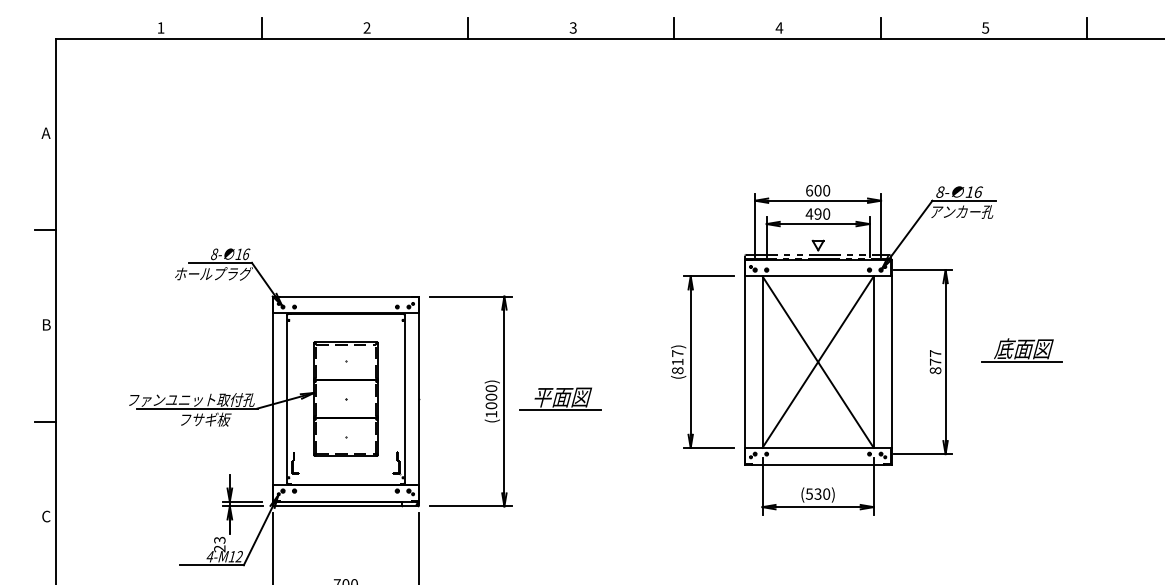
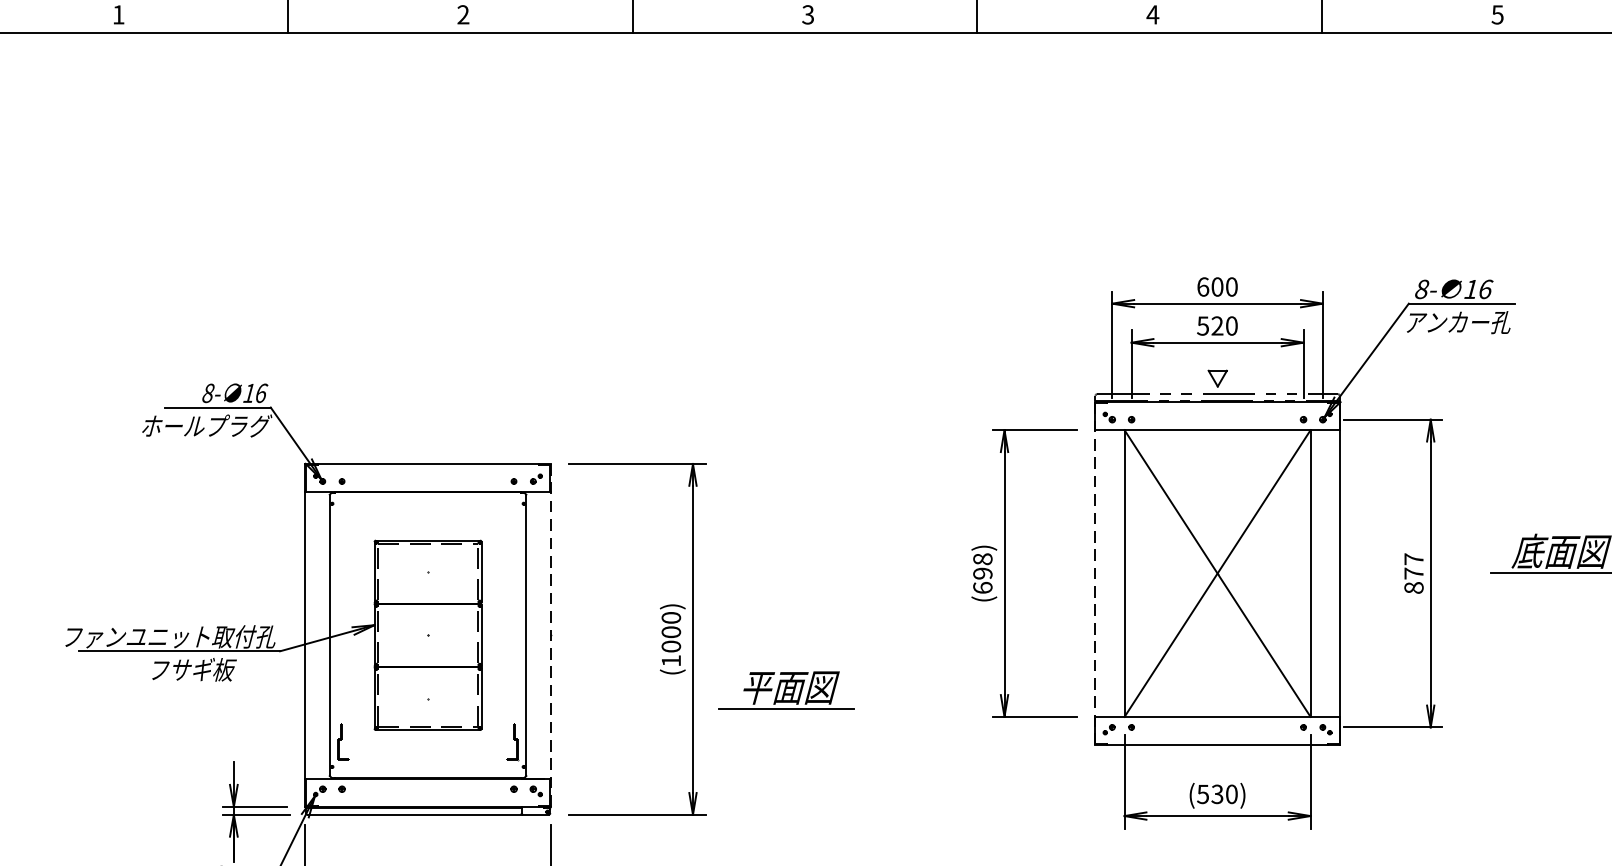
text: (813, 213) -> (1209, 325), 490 -> 520
text: (677, 362) -> (982, 574), (817) -> (698)
line: (744, 362) -> (1094, 574), solid -> dashed
part: (560, 398) -> (786, 689), moved
line: (419, 399) -> (551, 636), solid -> dashed

